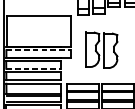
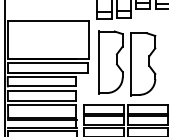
line: (38, 50) -> (48, 63), dashed -> solid
part: (101, 50) -> (127, 63), size x1.43
line: (33, 68) -> (42, 86), dashed -> solid

